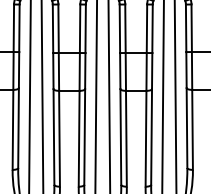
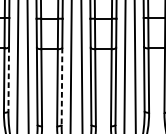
line: (18, 128) -> (8, 79), solid -> dashed
line: (84, 136) -> (61, 85), solid -> dashed

